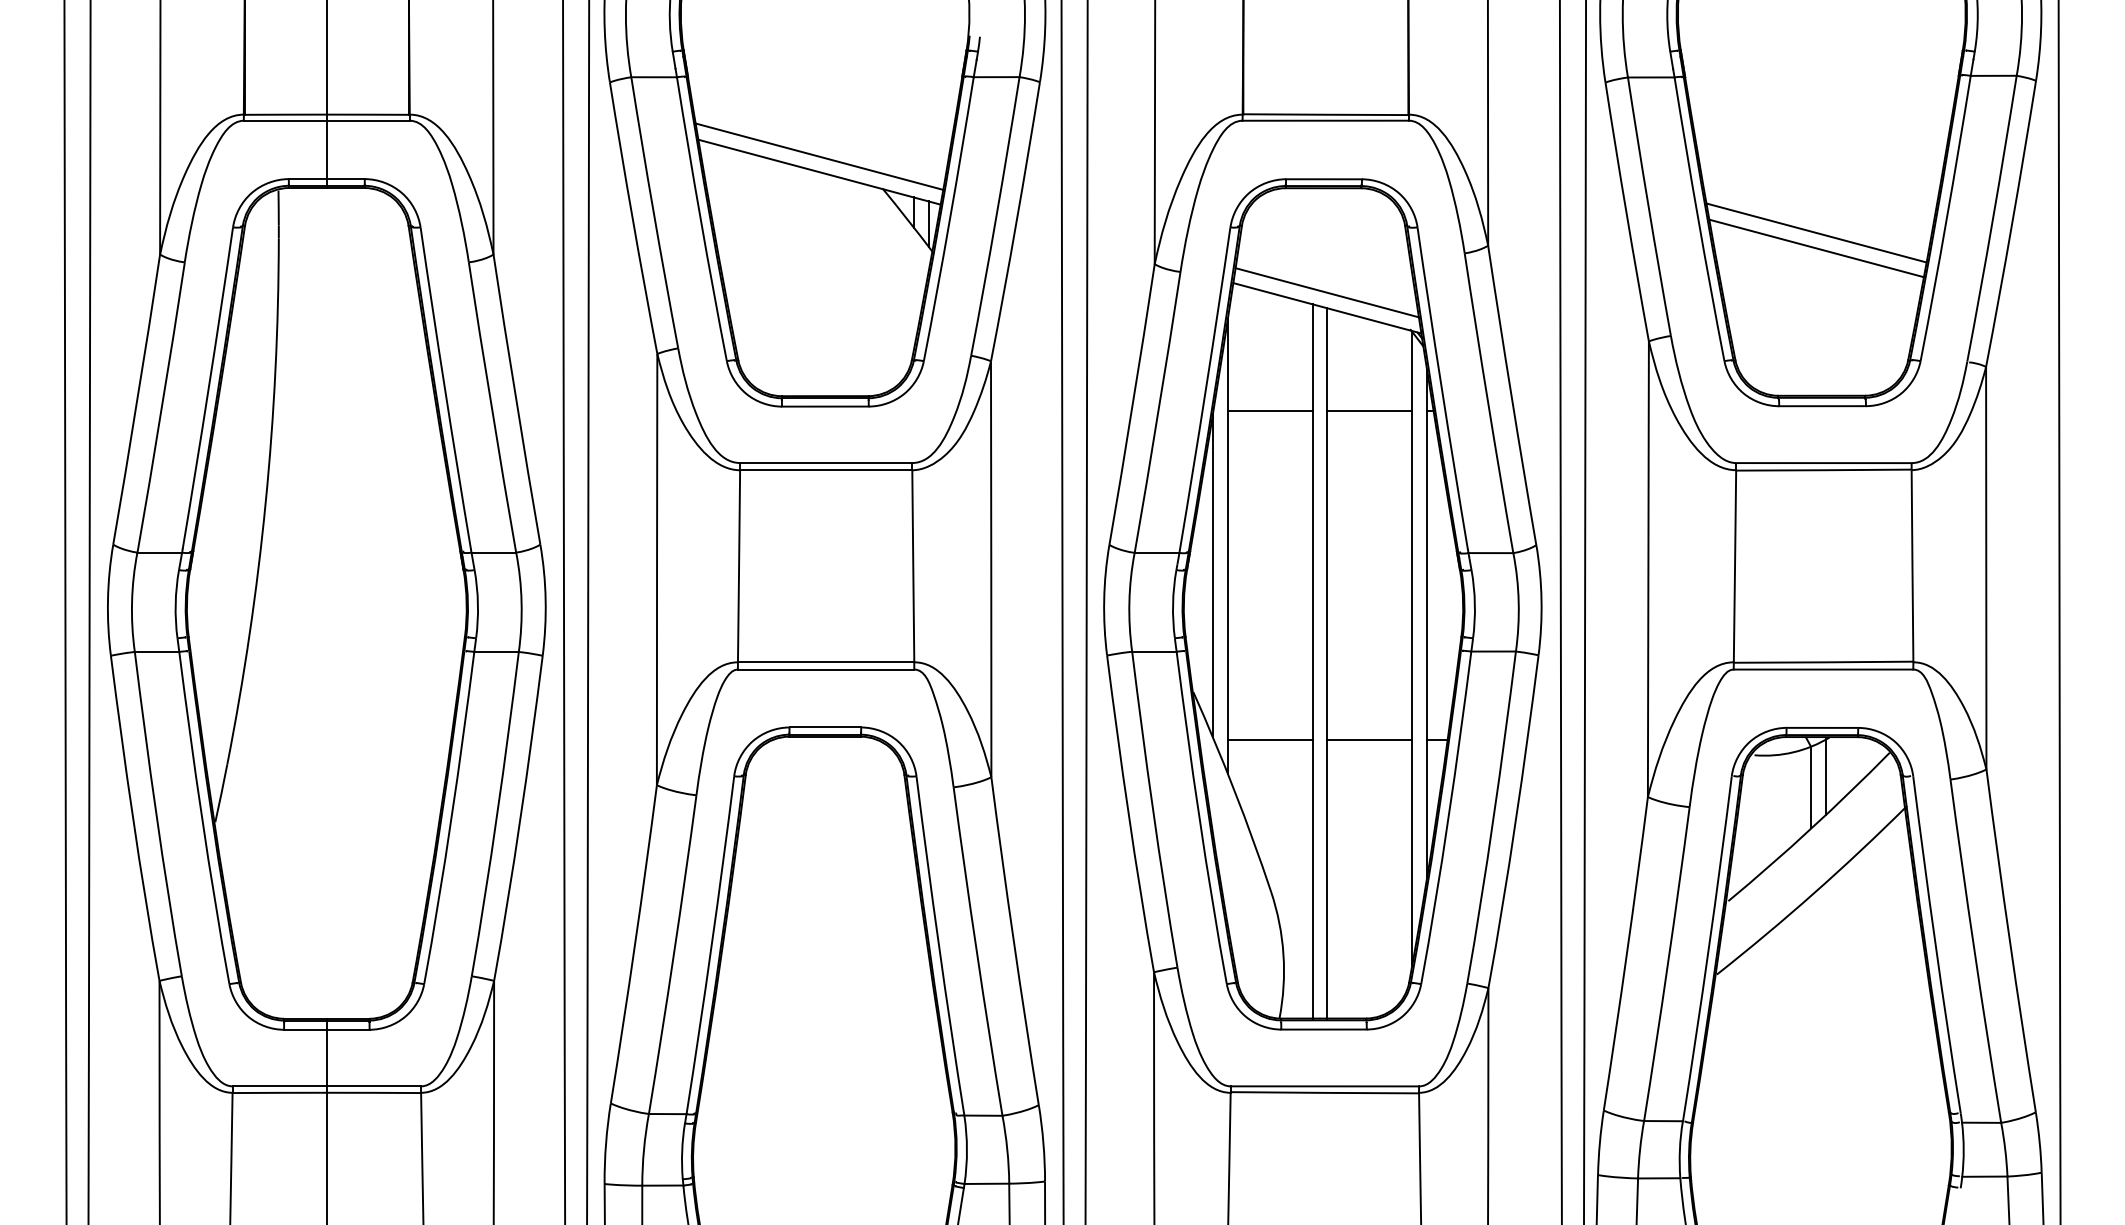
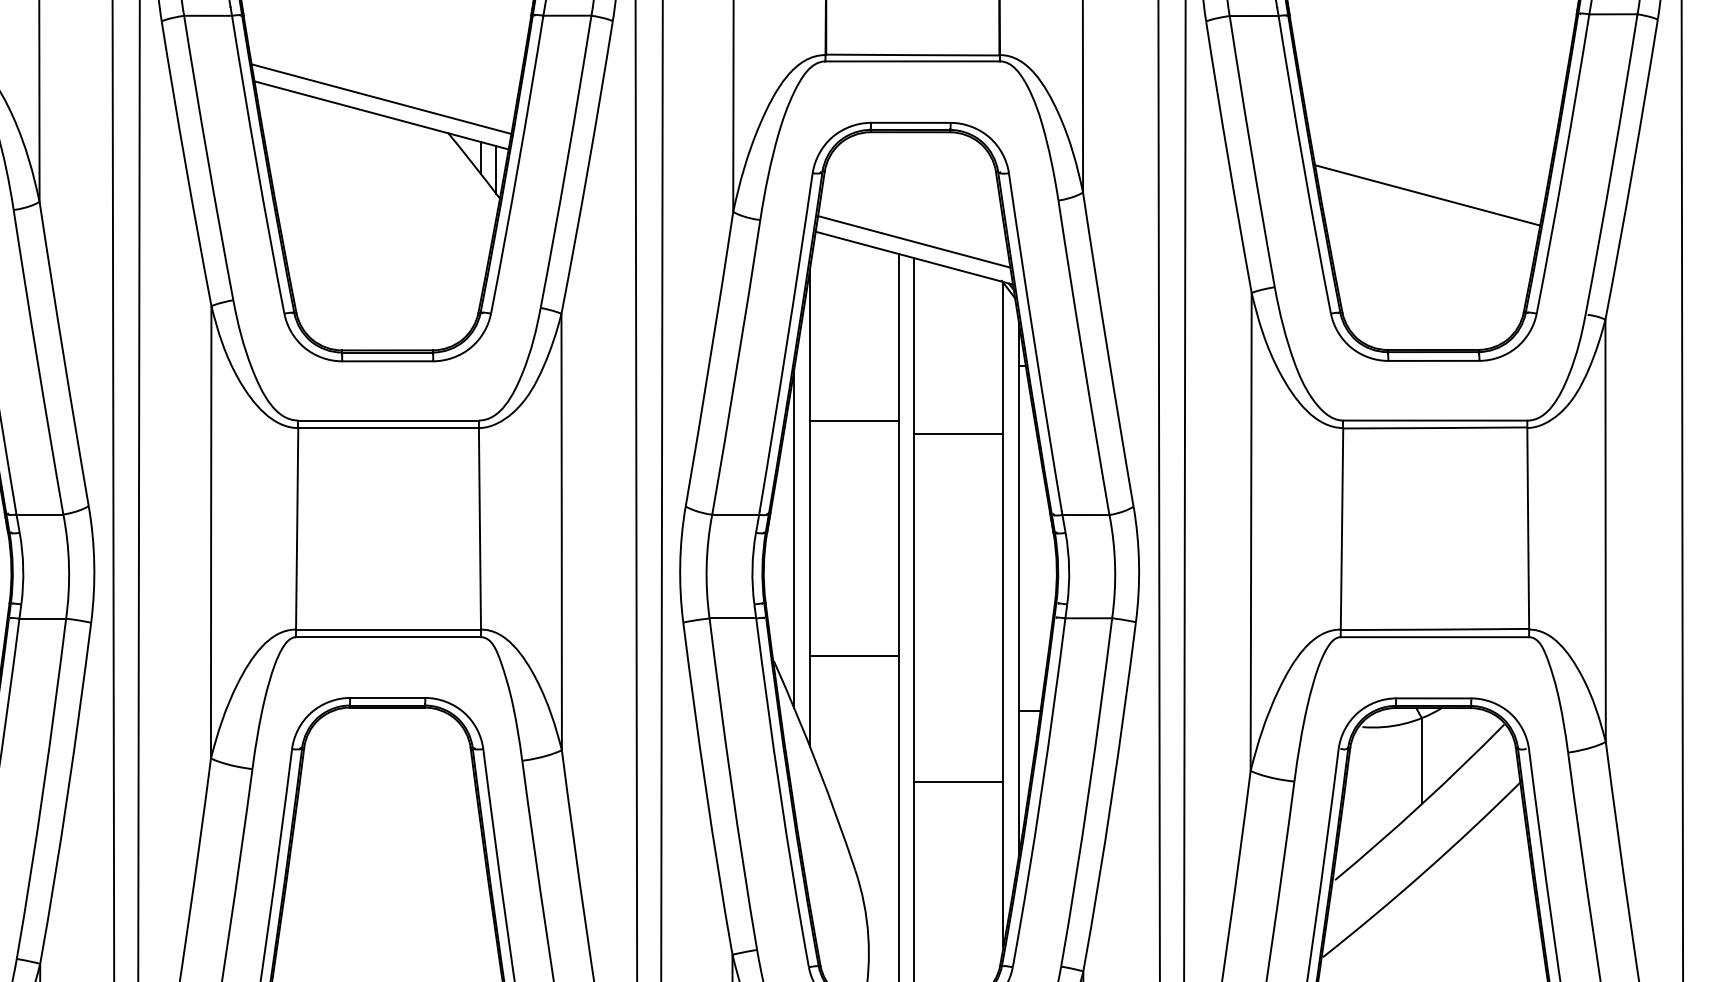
line: (1816, 232) -> (1427, 178), removed
line: (1269, 410) -> (853, 421), moved
line: (1369, 410) -> (958, 433), moved
line: (1269, 739) -> (853, 656), moved
line: (1369, 739) -> (958, 781), moved
line: (1825, 776) -> (1436, 749), removed

